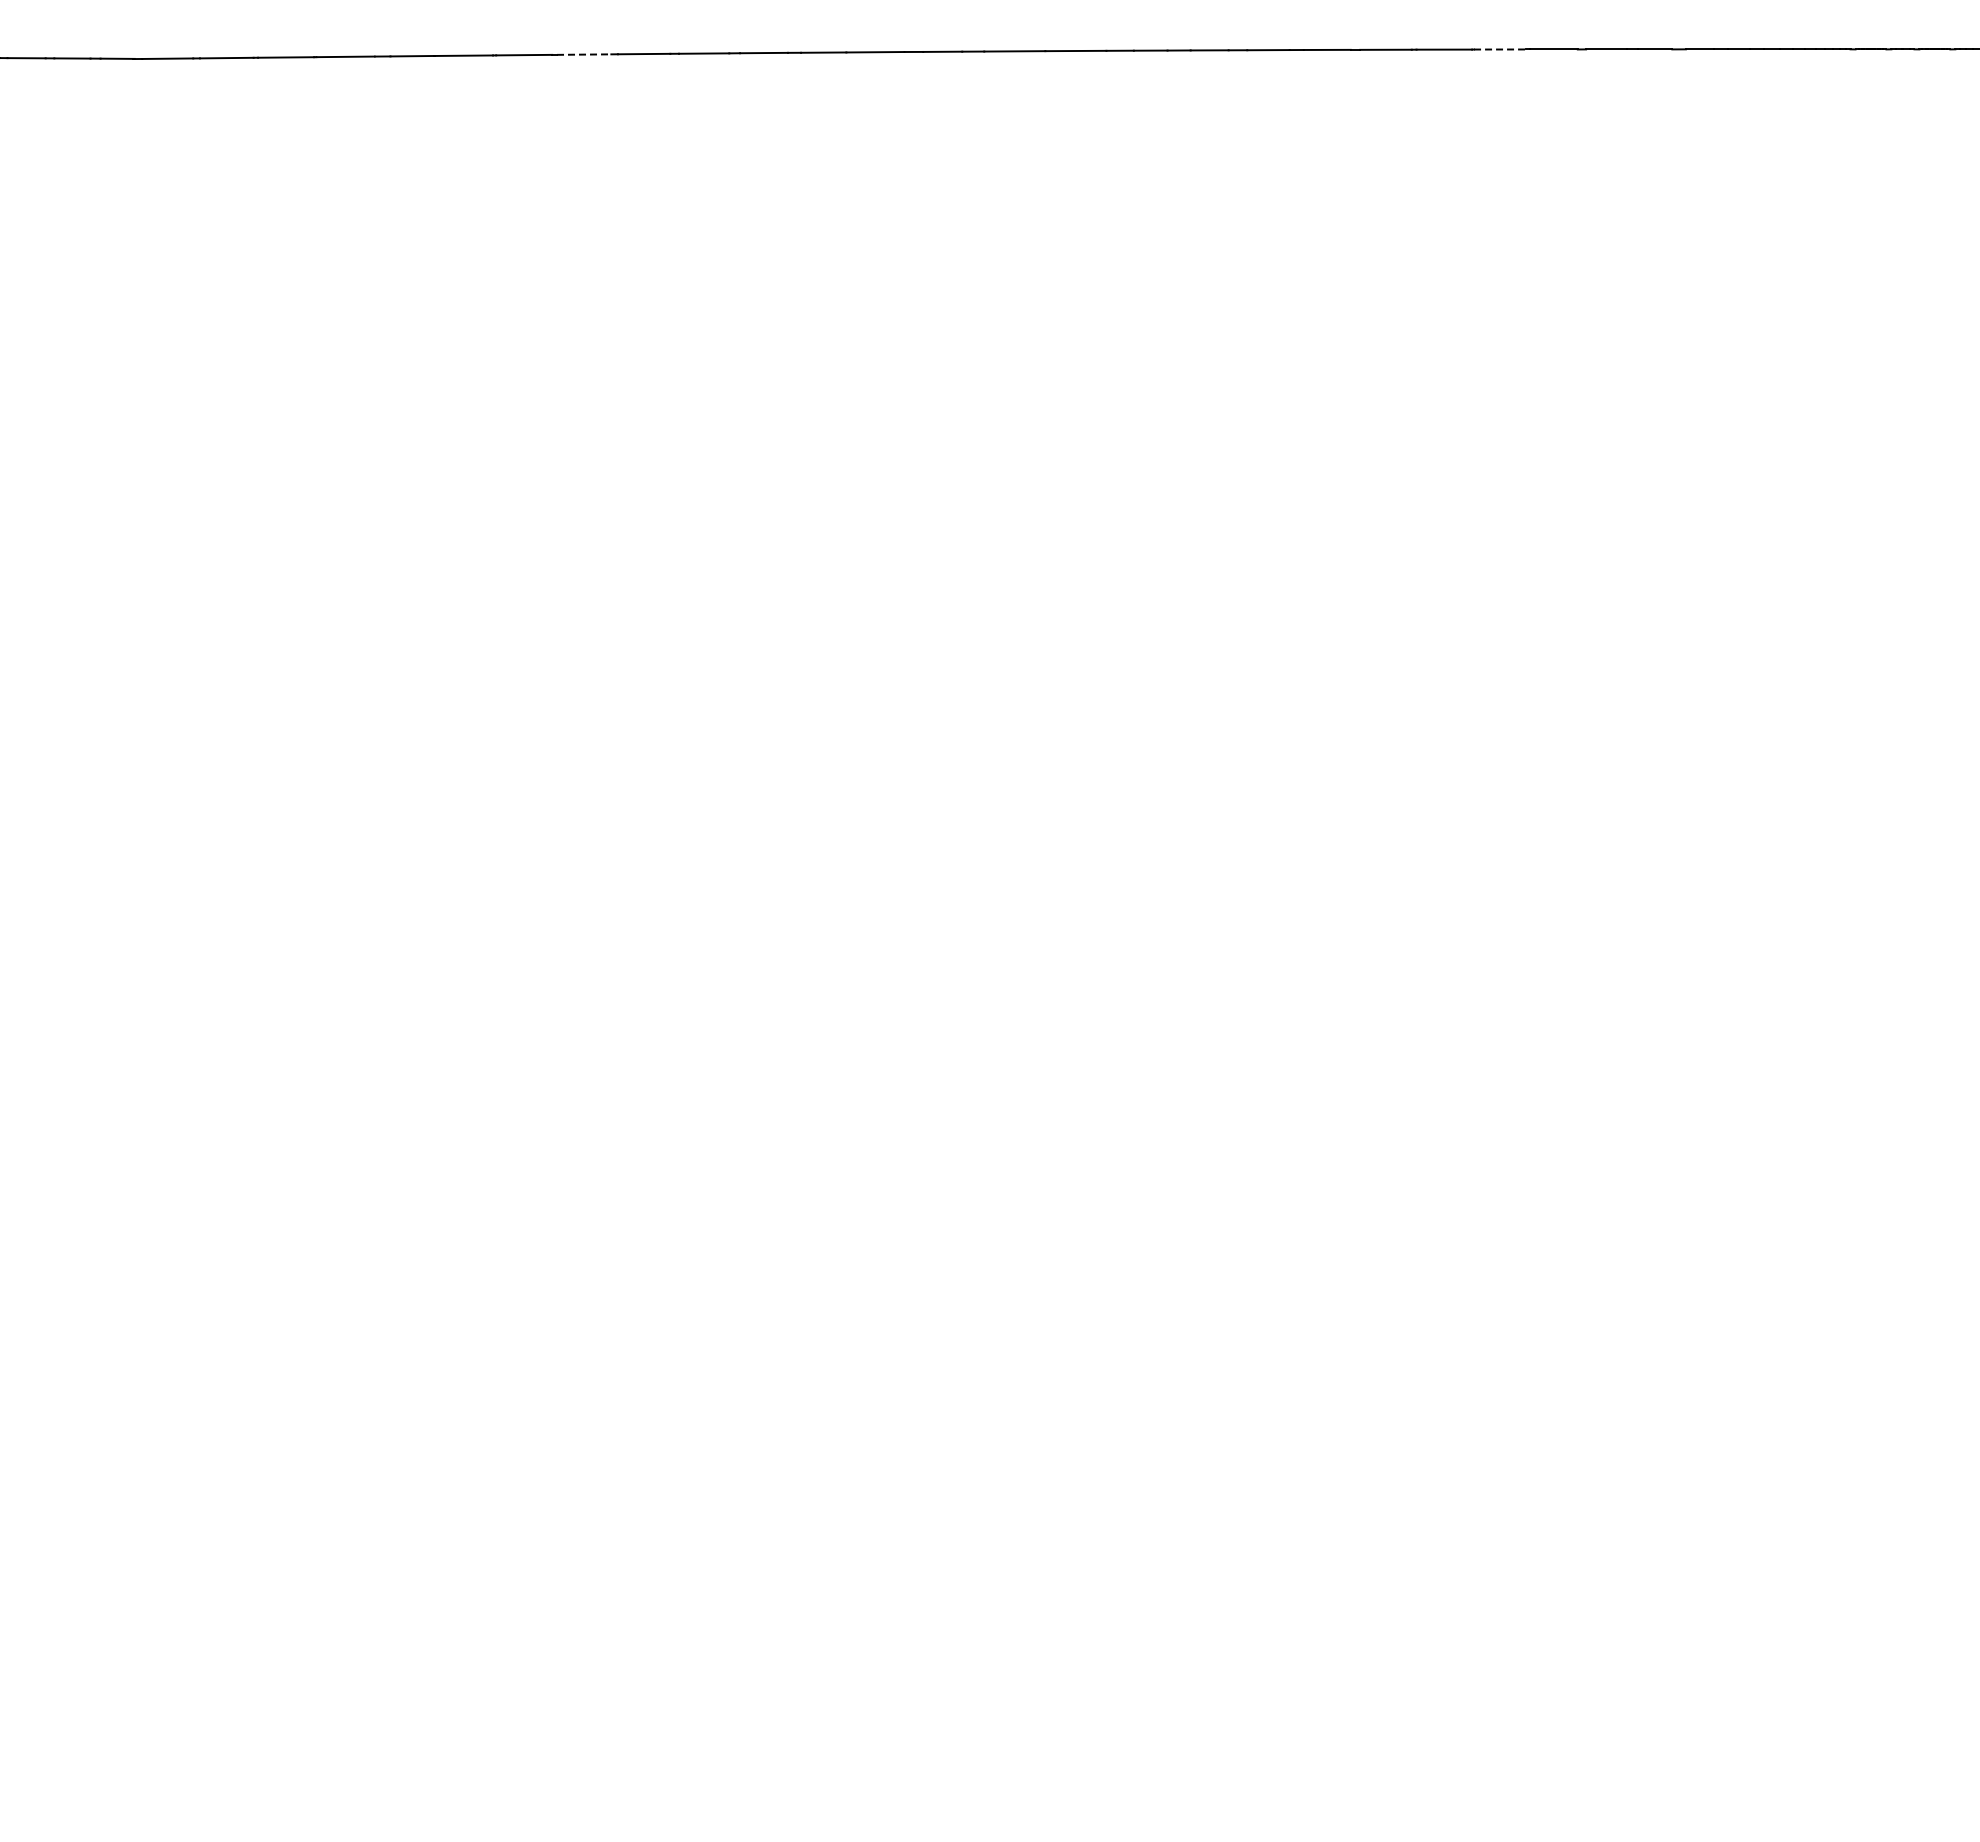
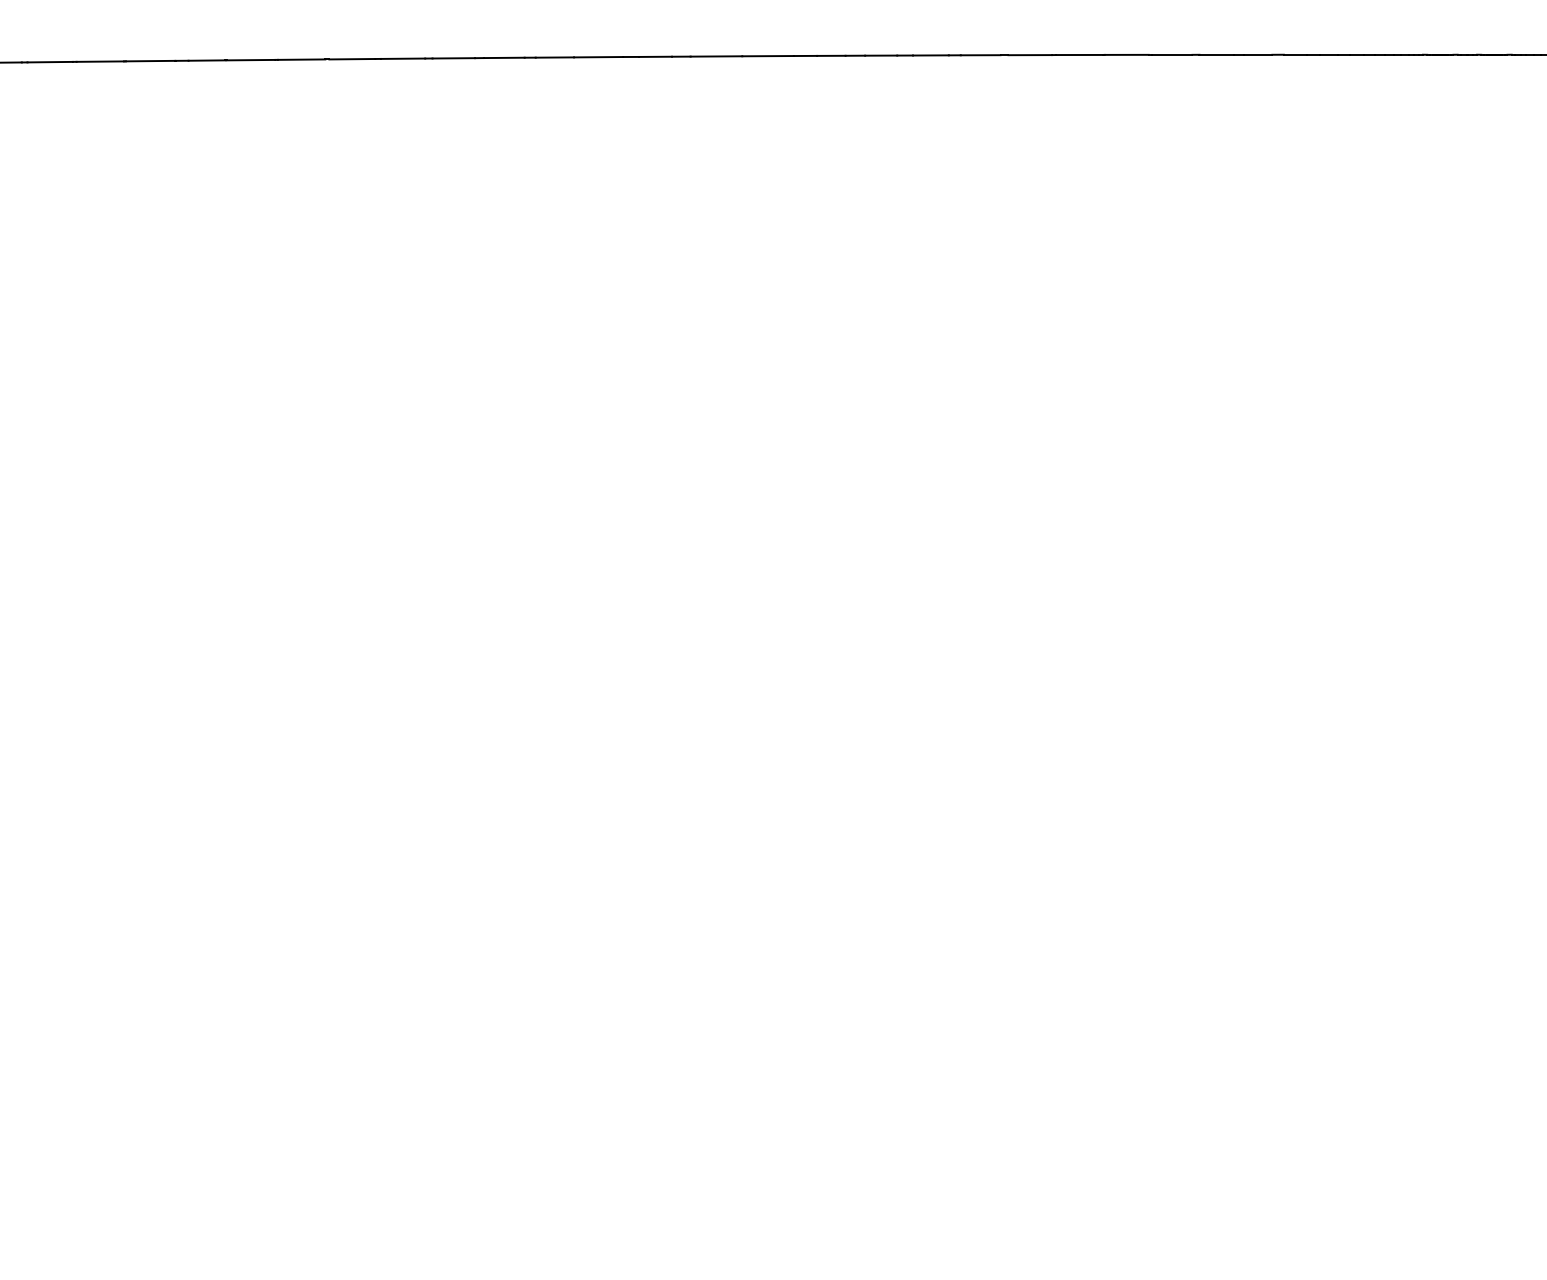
line: (1500, 49) -> (1127, 54), dashed -> solid
line: (584, 54) -> (352, 59), dashed -> solid

